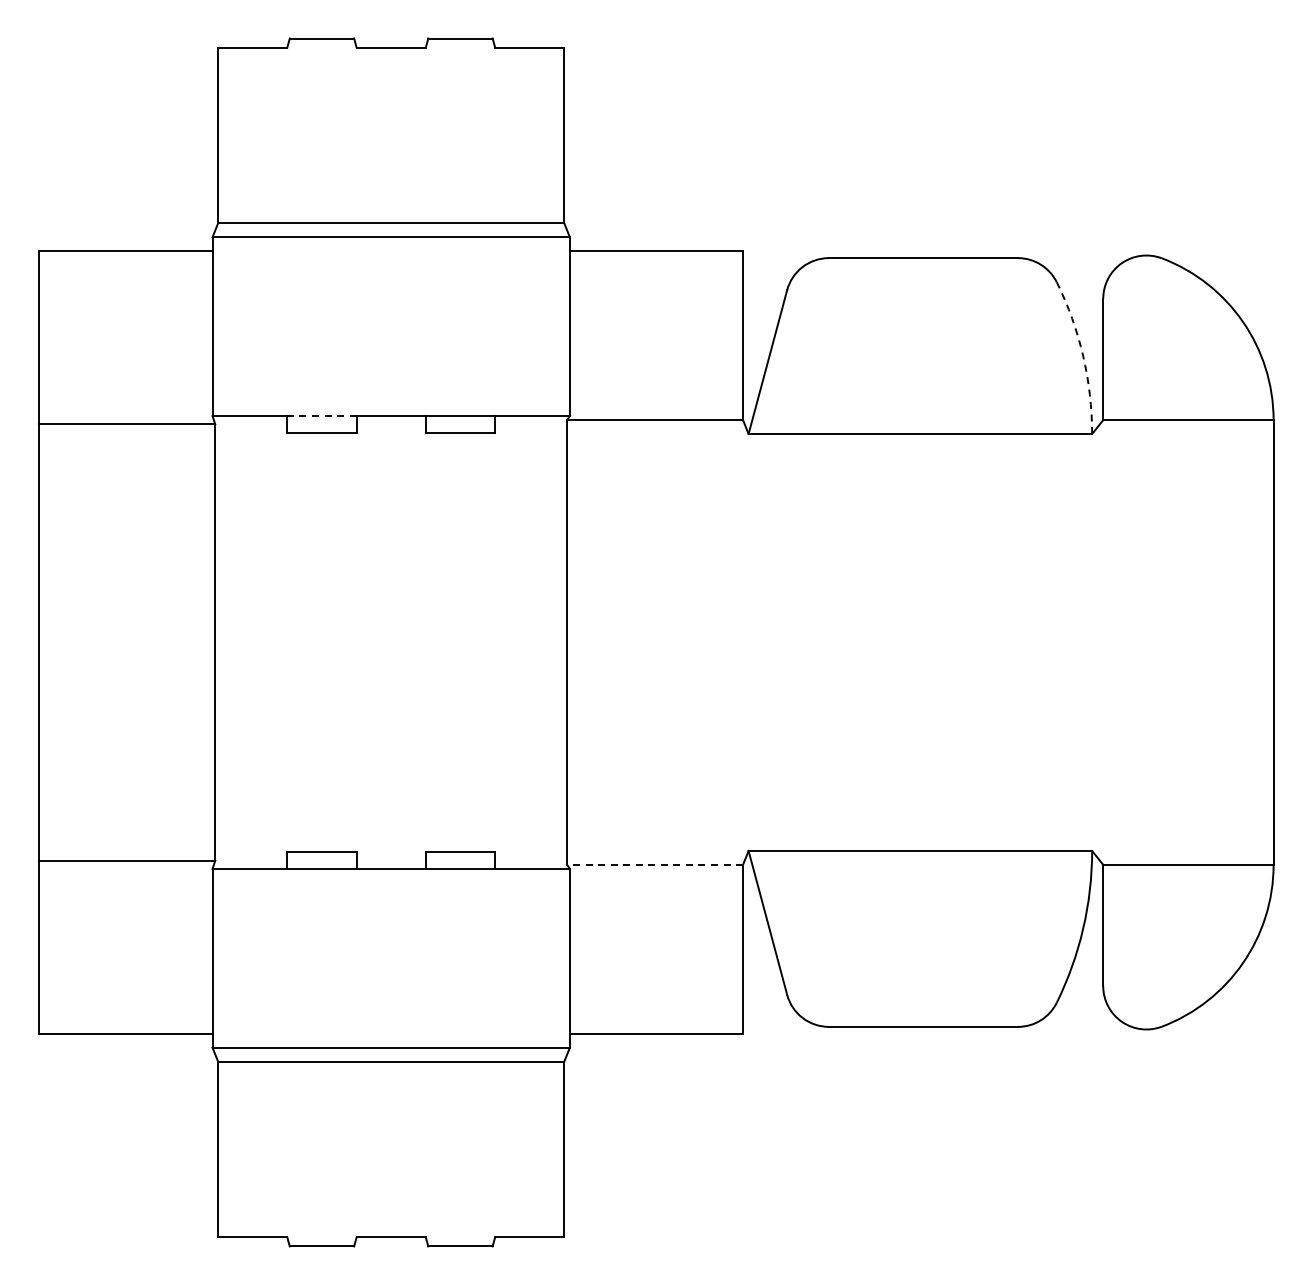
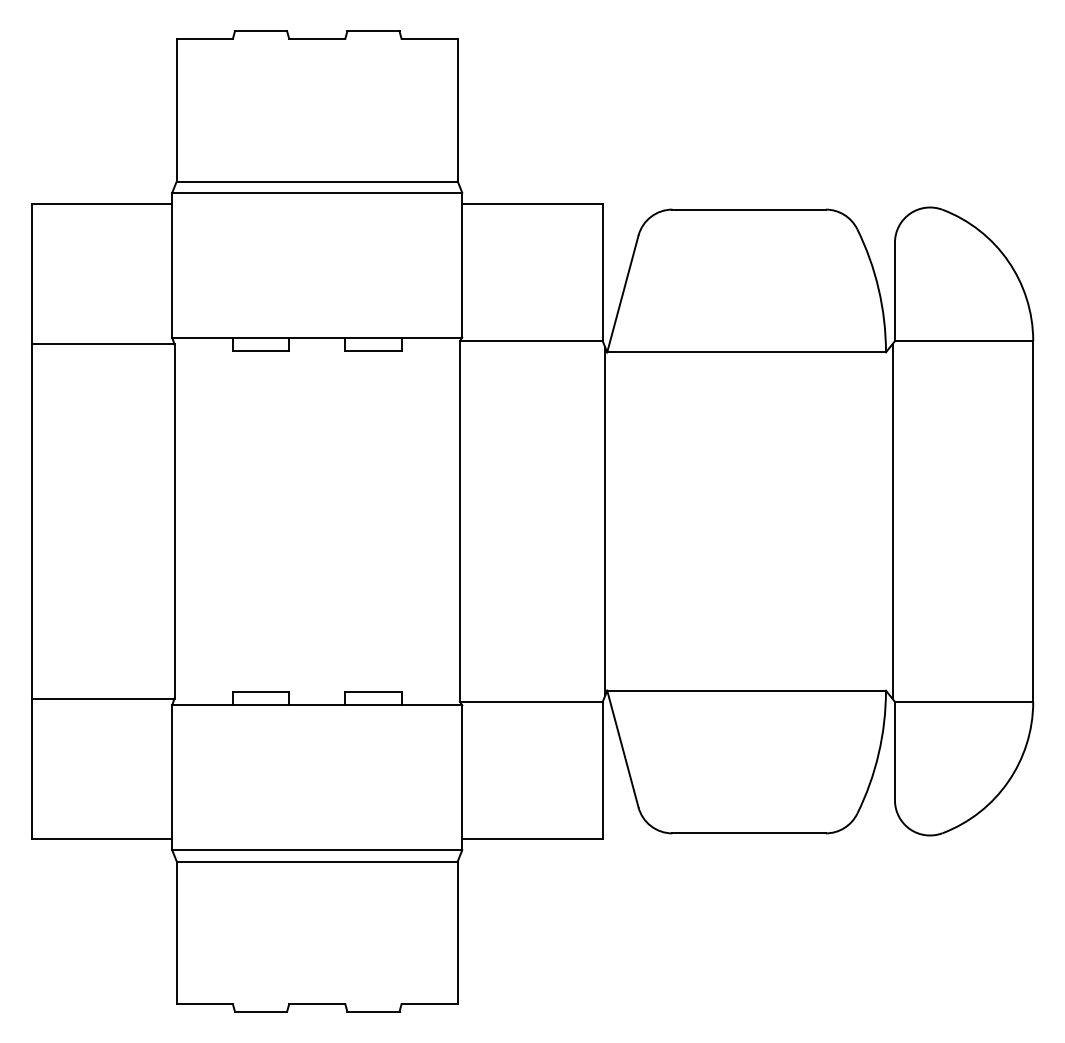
arc: (1083, 356) -> (878, 289), dashed -> solid
line: (321, 416) -> (260, 338), dashed -> solid
line: (745, 642) -> (604, 521), added
line: (1100, 642) -> (892, 521), added
line: (655, 864) -> (531, 701), dashed -> solid

